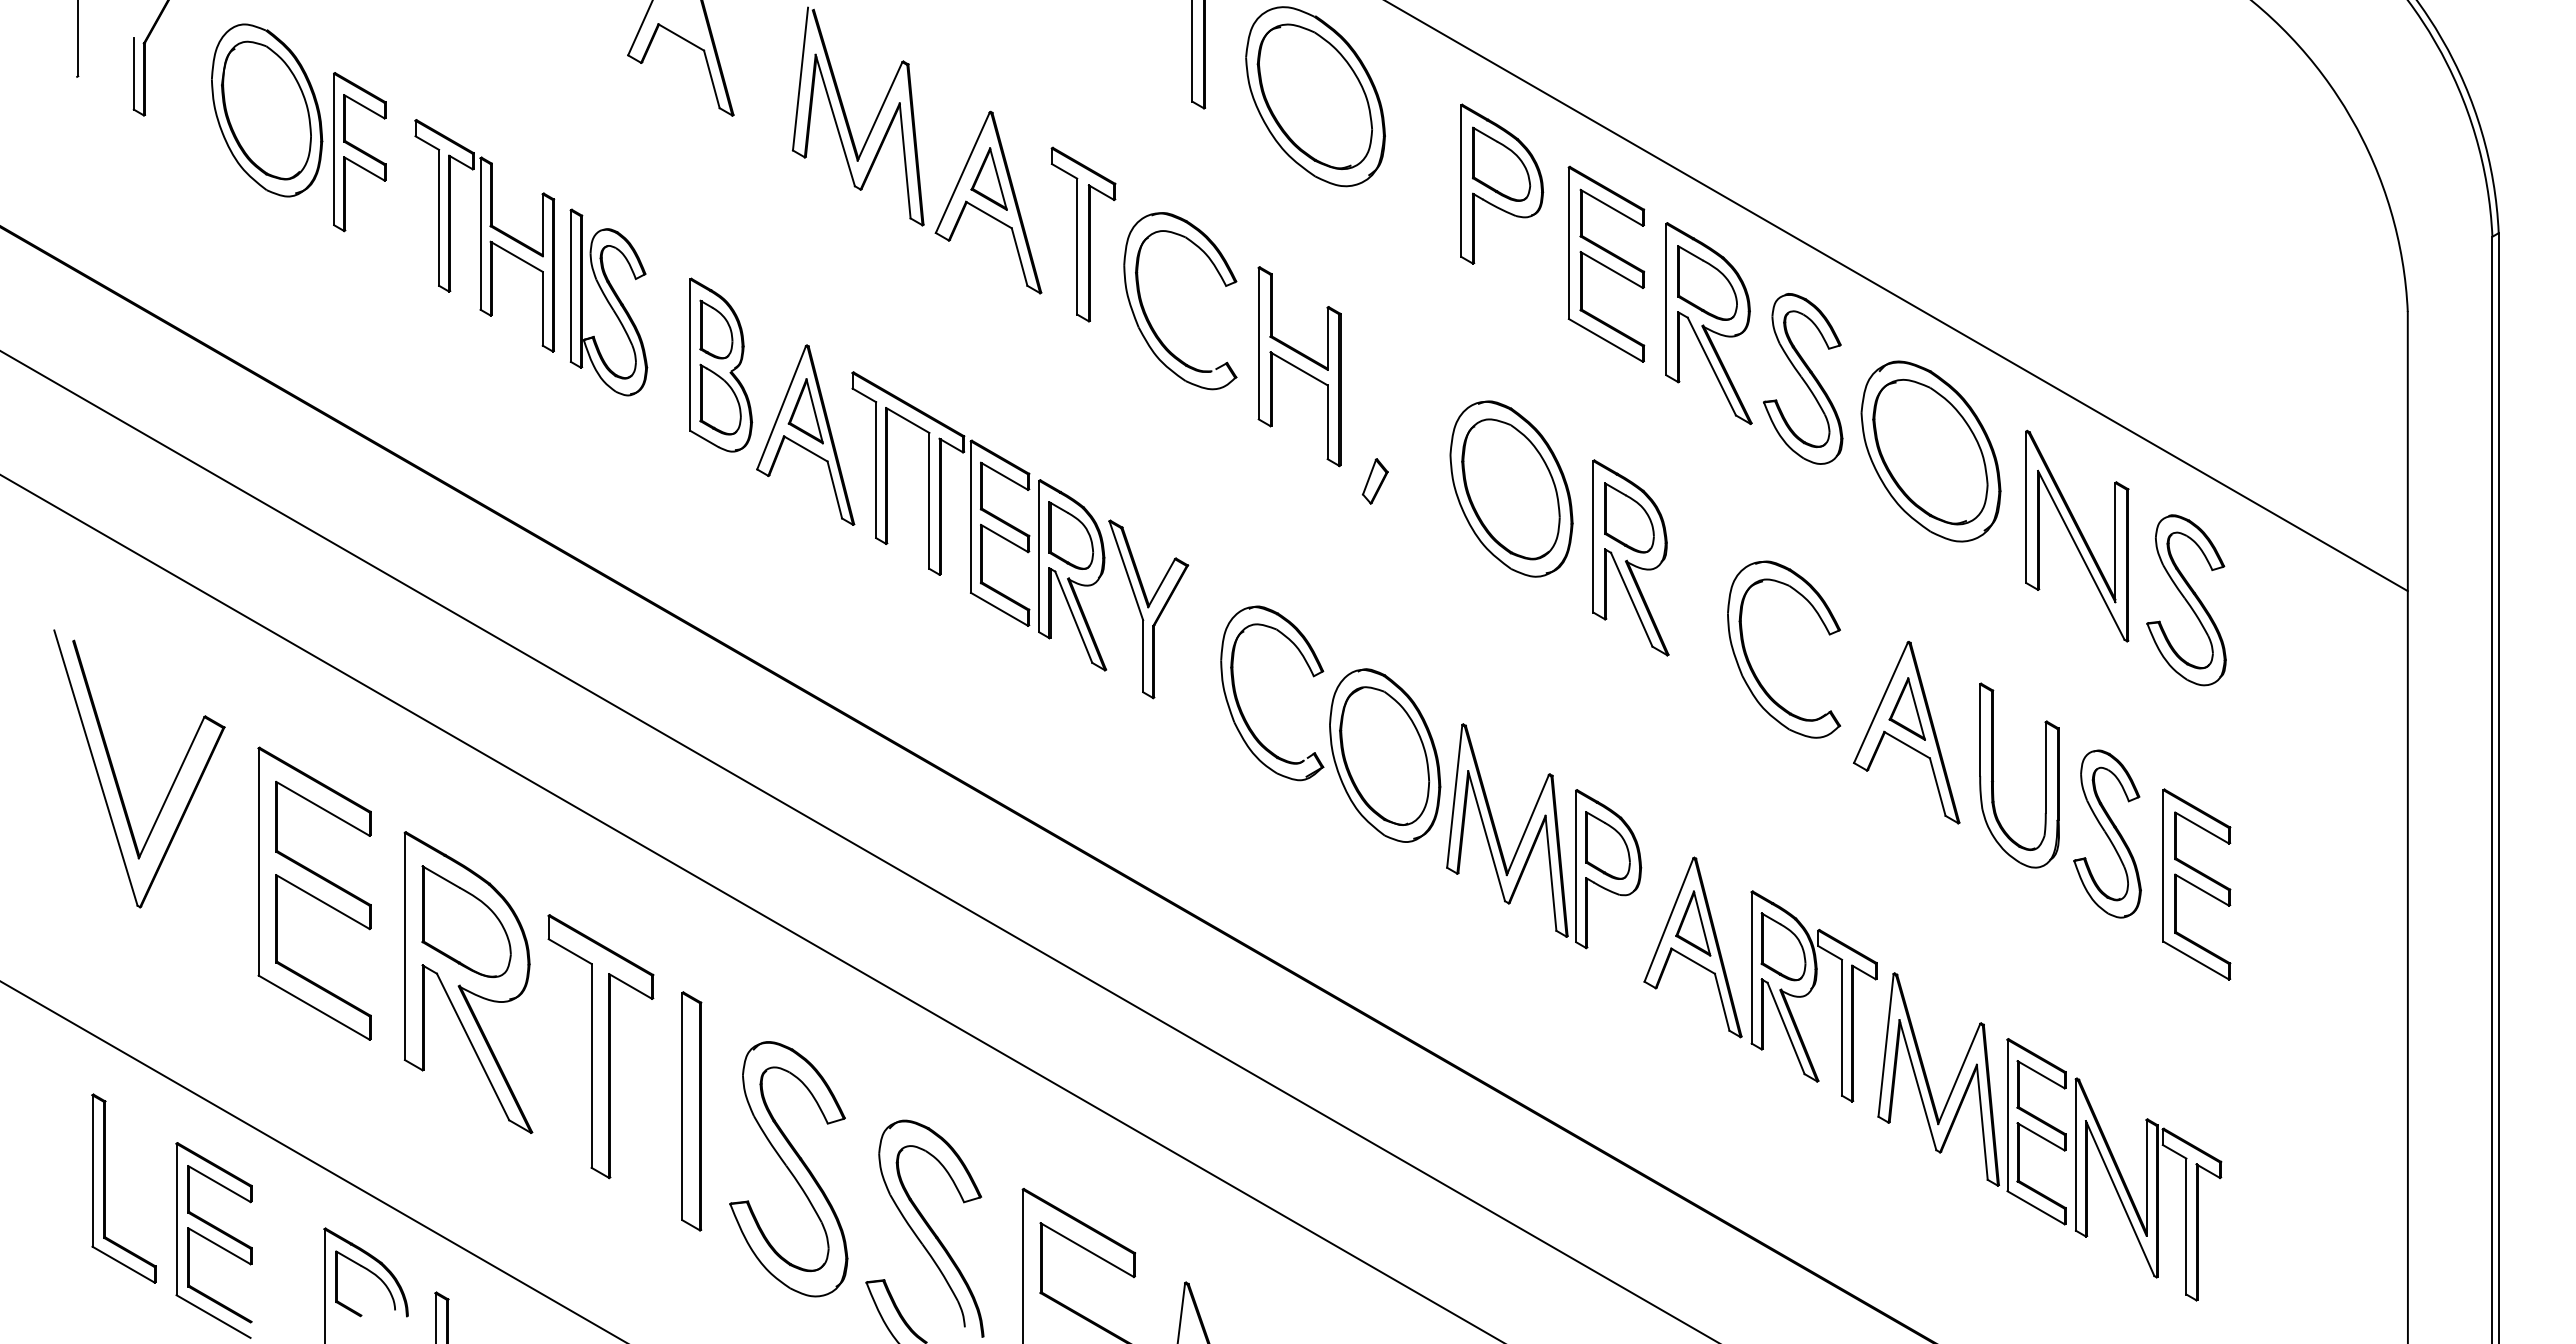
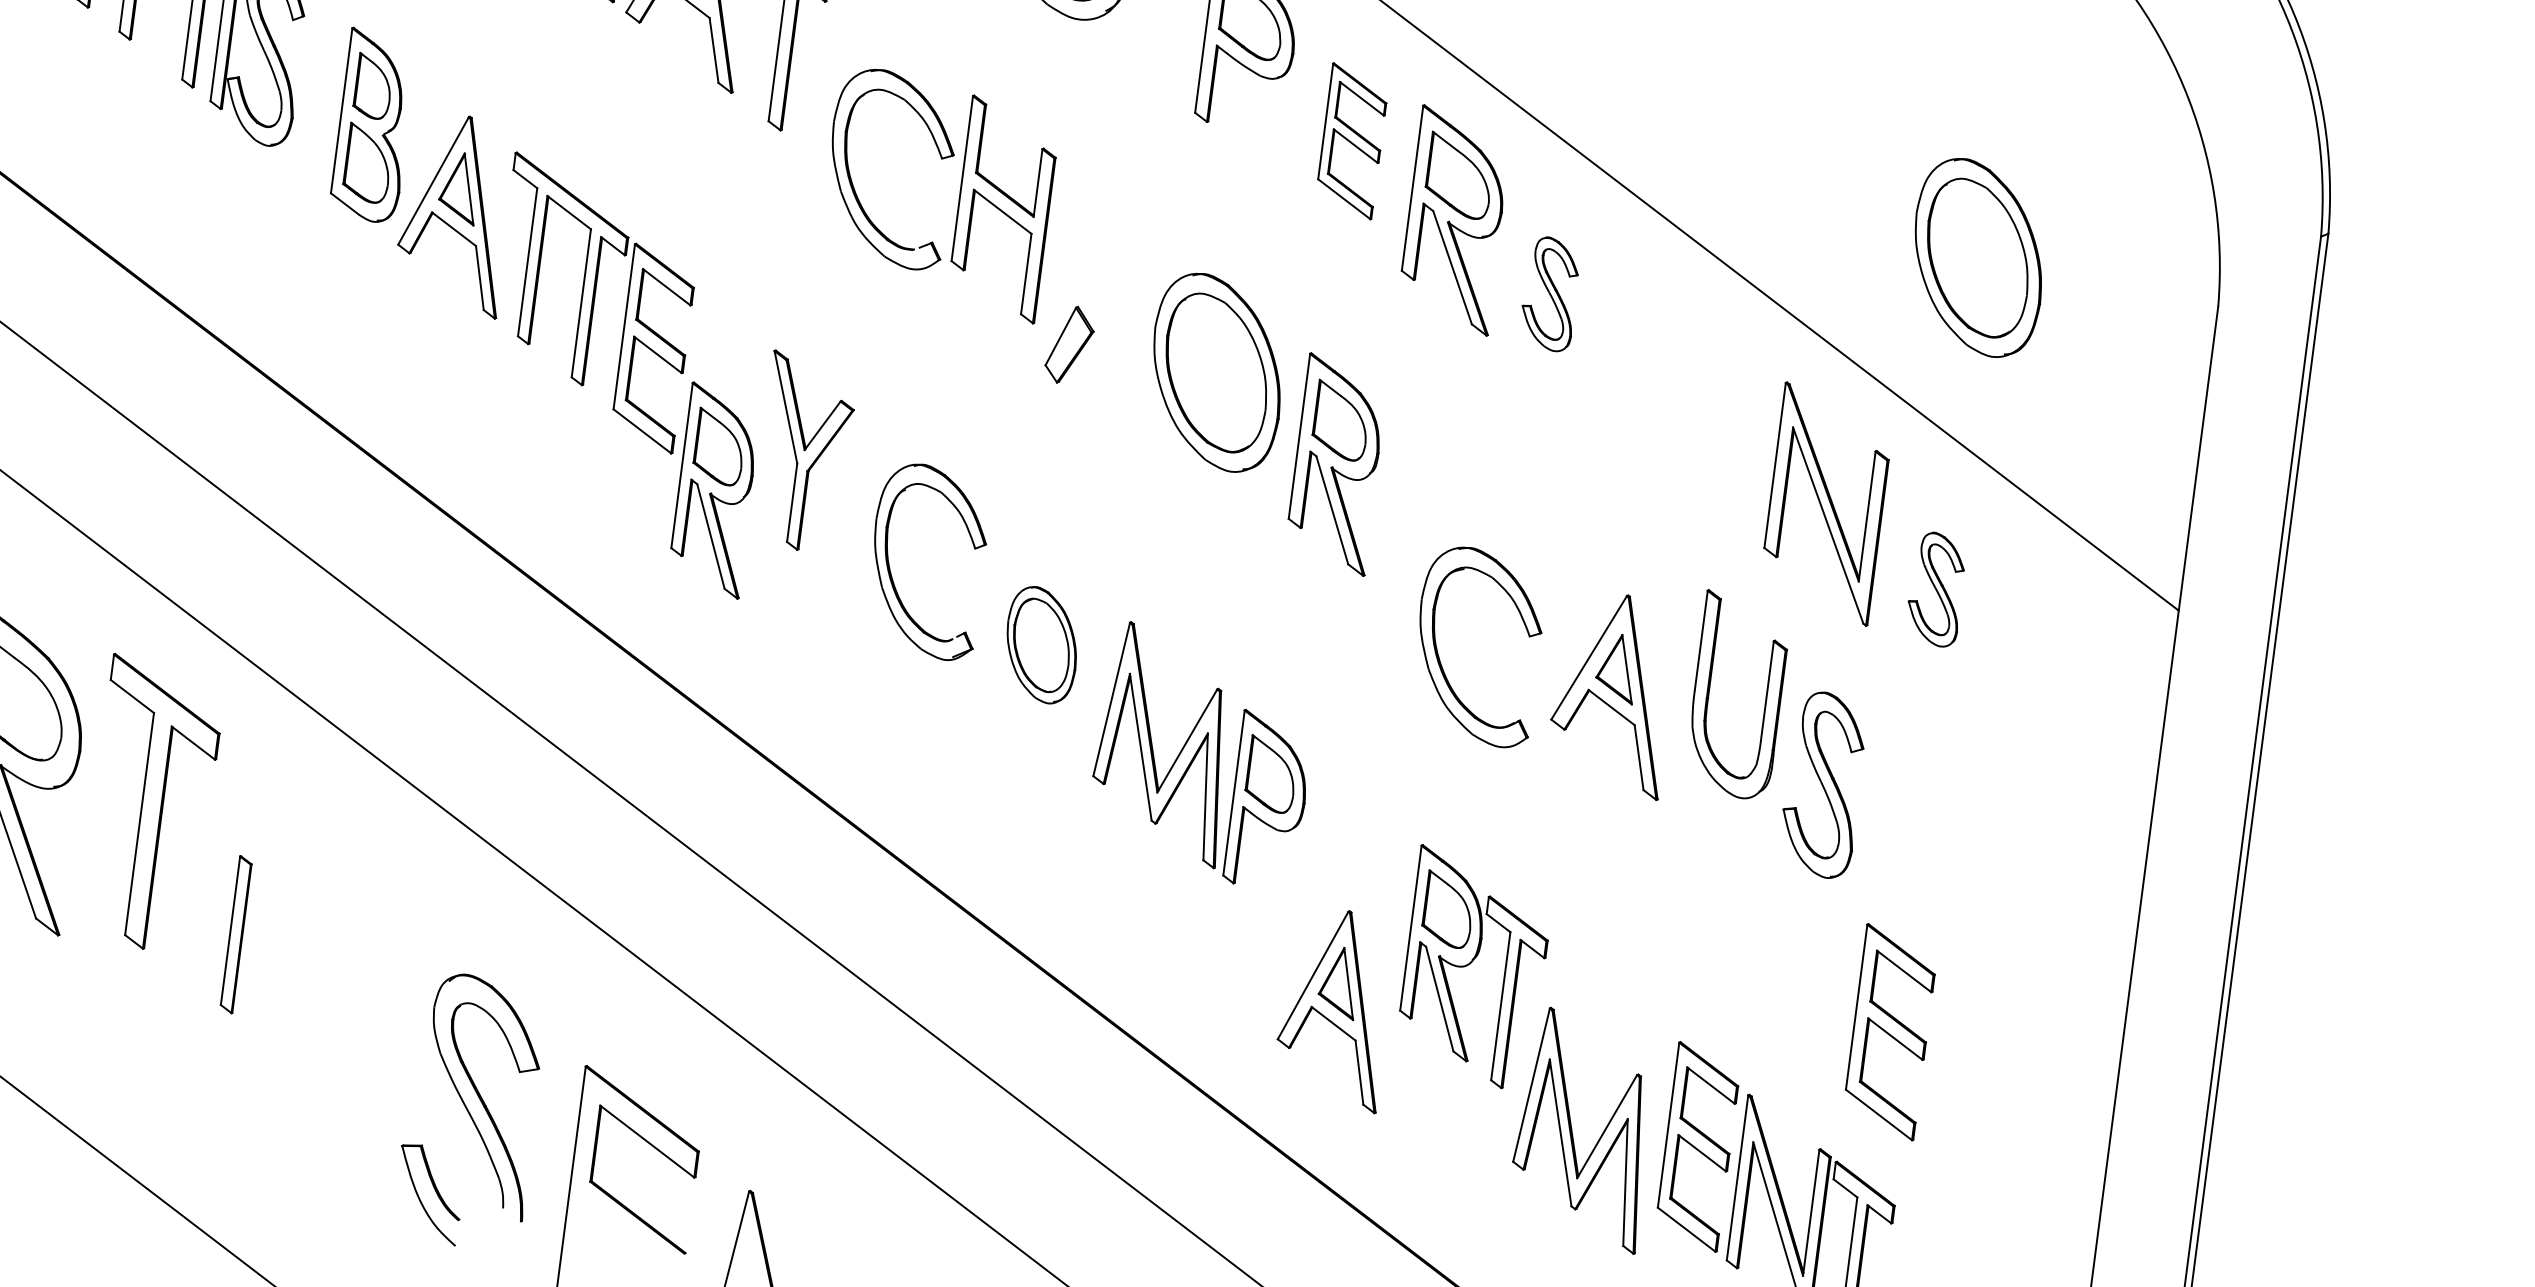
part: (1606, 263) -> (1352, 140), size x0.7
part: (2185, 295) -> (1978, 257), added
part: (1147, 315) -> (852, 179), moved
part: (1803, 378) -> (1550, 293), size x0.6
part: (1930, 451) -> (1678, 391), removed
part: (1374, 481) -> (1068, 345), size x1.6
part: (1072, 575) -> (715, 490), moved
part: (2186, 600) -> (1936, 589), size x0.6
part: (1751, 664) -> (1440, 658), moved
part: (1385, 755) -> (1042, 645), size x0.6
part: (1993, 775) -> (1709, 691), moved
part: (2107, 833) -> (1823, 784), moved
part: (2196, 884) -> (1890, 1032), moved
part: (1692, 947) -> (1334, 1008), moved
part: (600, 1046) -> (152, 804), moved
part: (1928, 1081) -> (1572, 1130), moved
part: (691, 1111) -> (235, 934), size x0.6
part: (788, 1169) -> (333, 1011), removed

